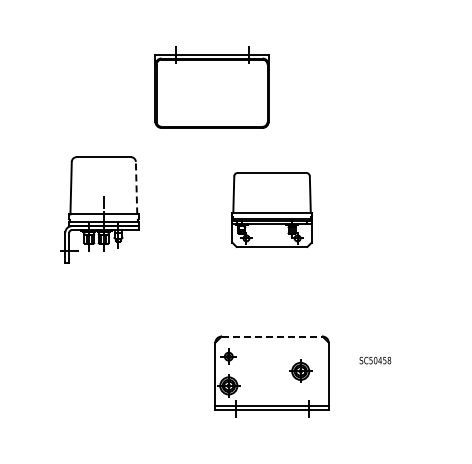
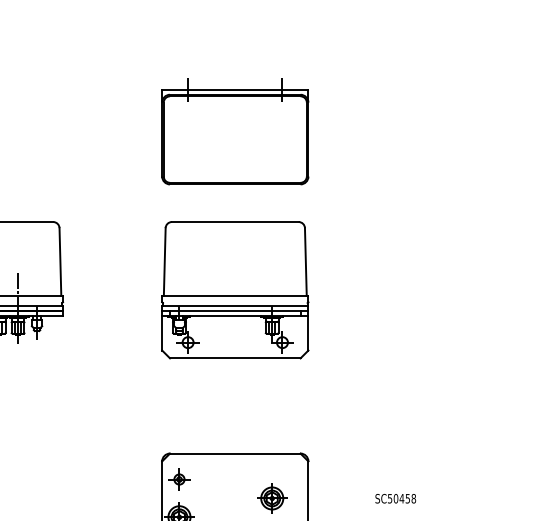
part: (211, 87) -> (234, 132), moved
line: (136, 187) -> (60, 261), dashed -> solid
part: (271, 209) -> (234, 289), size x1.43
line: (272, 336) -> (235, 453), dashed -> solid
text: (375, 360) -> (395, 498), moved

